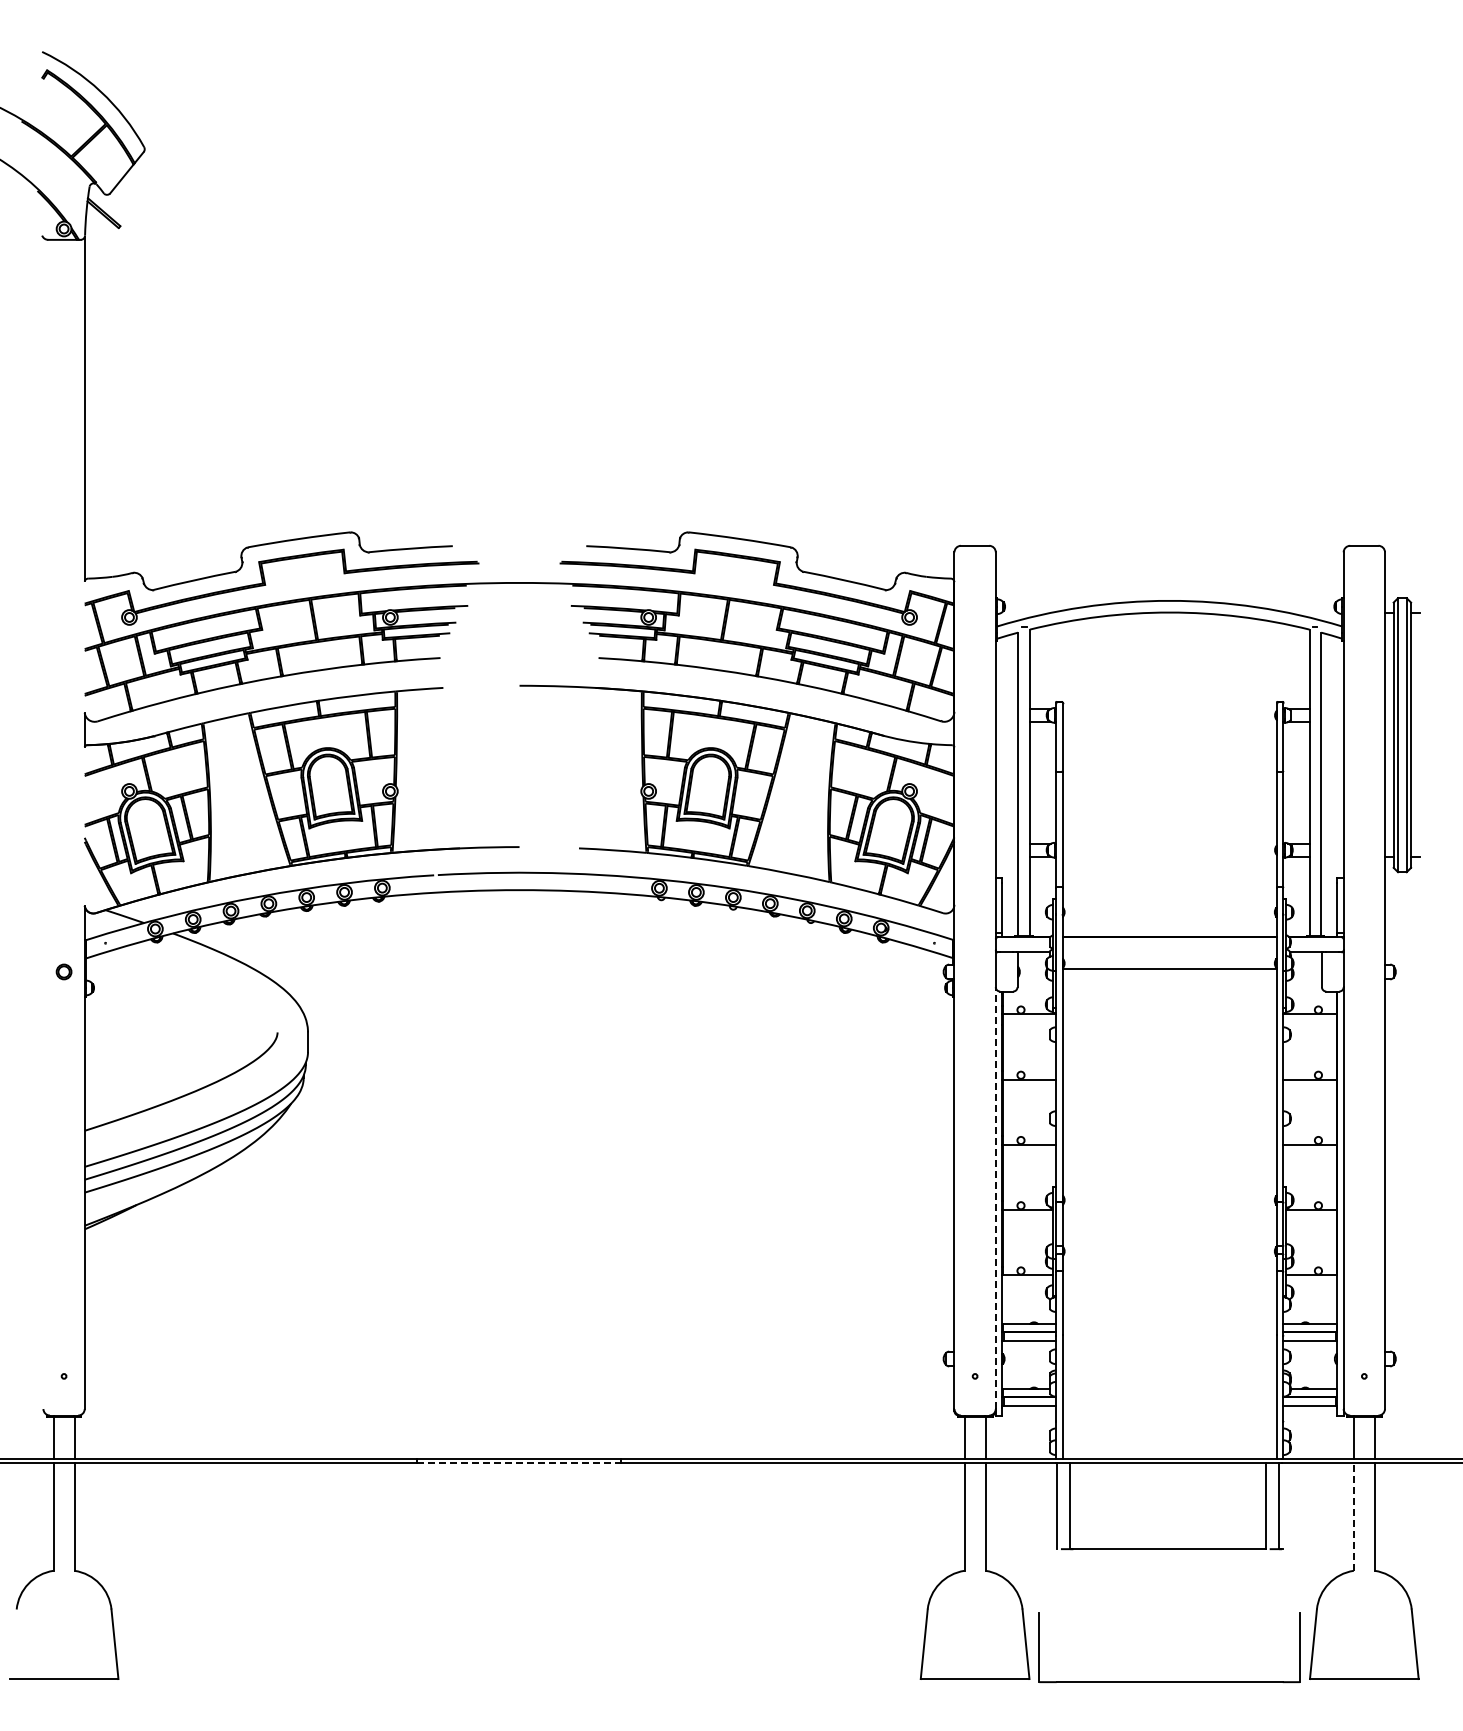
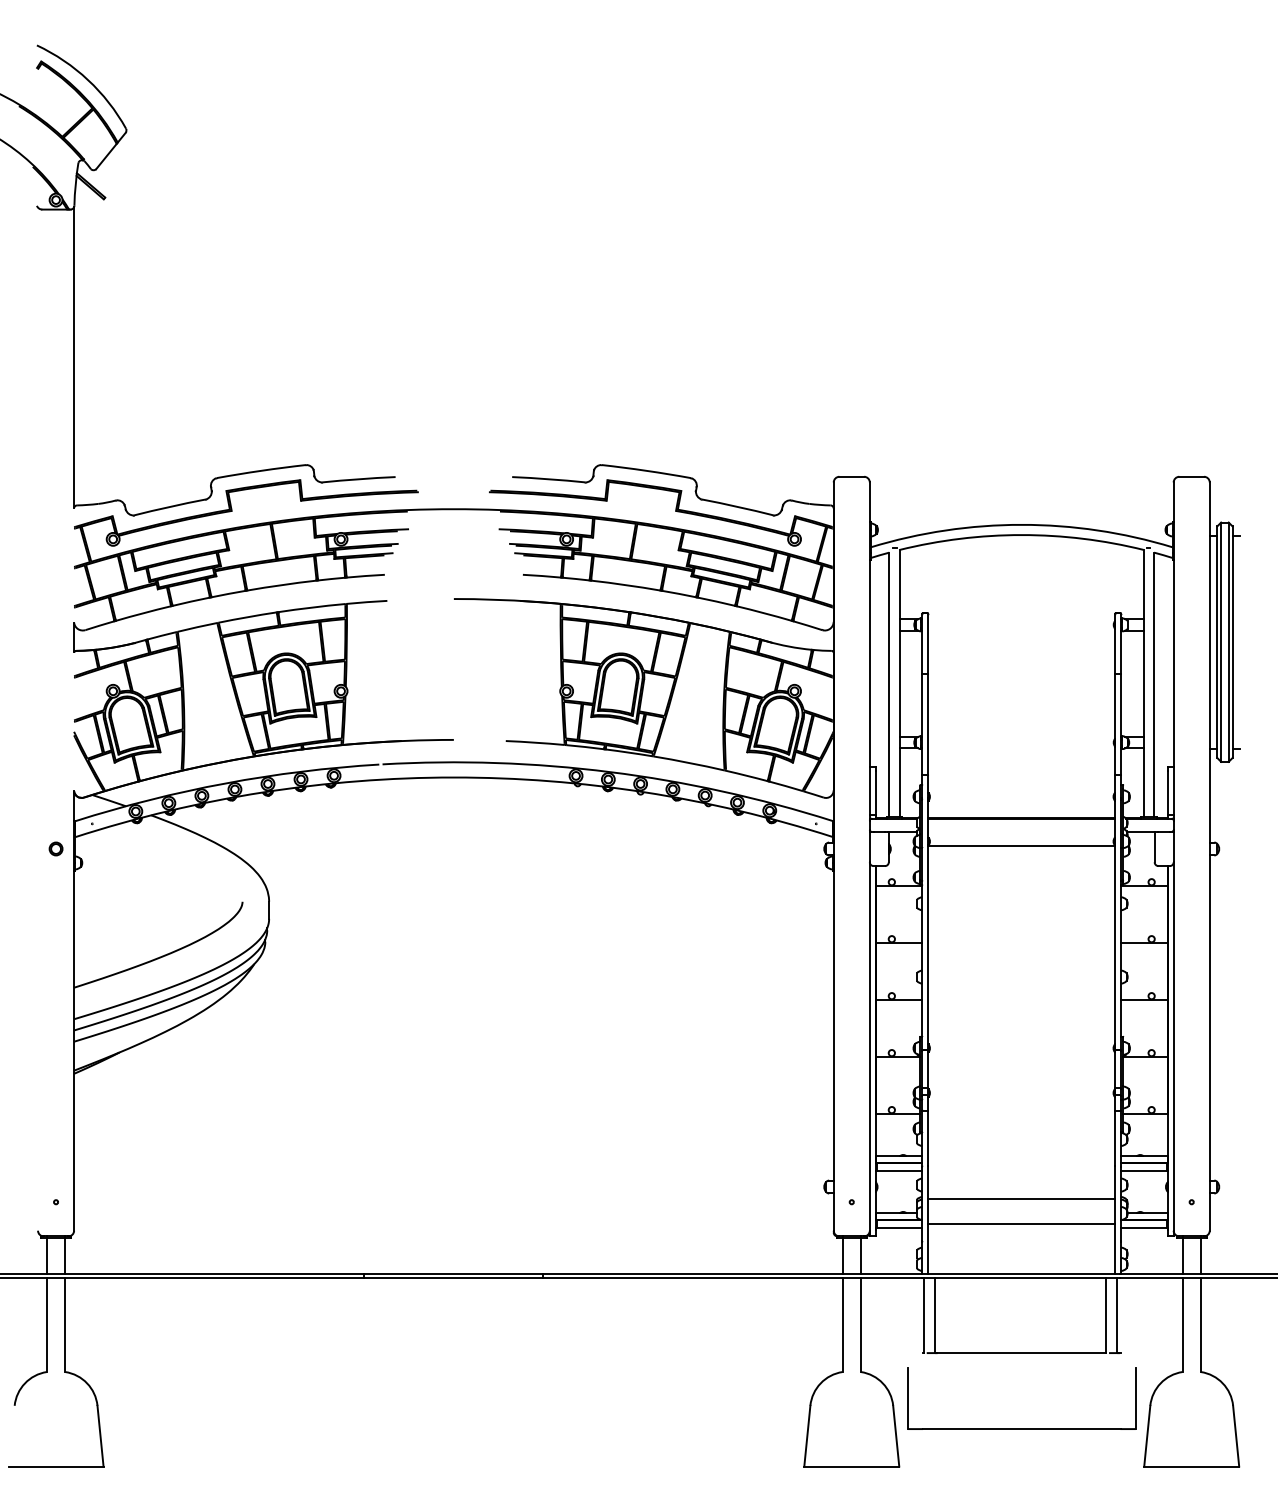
line: (995, 1198) -> (869, 1046), dashed -> solid
line: (1169, 1372) -> (1021, 1198), added
line: (1169, 1401) -> (1021, 1224), added
line: (519, 1463) -> (453, 1278), dashed -> solid
line: (1353, 1517) -> (1182, 1325), dashed -> solid
part: (1169, 1681) -> (1021, 1428), moved

